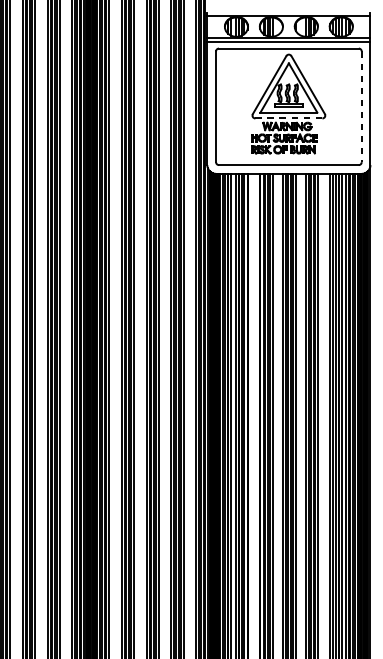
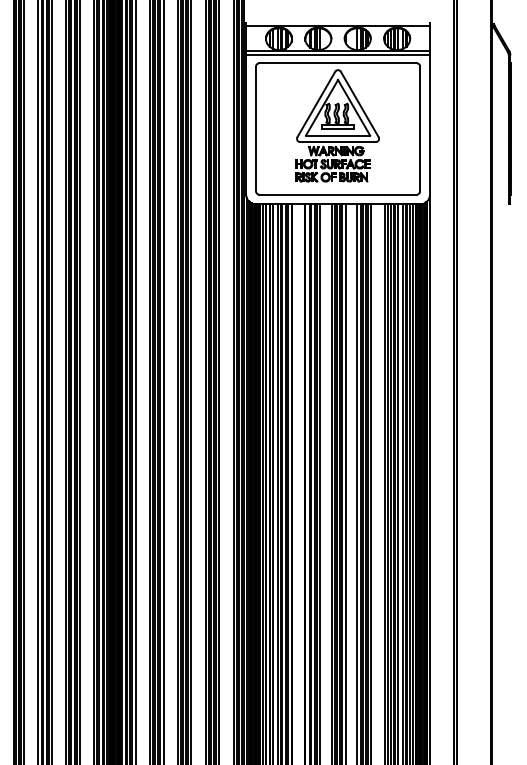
line: (362, 107) -> (420, 129), dashed -> solid
line: (289, 118) -> (338, 142), dashed -> solid

